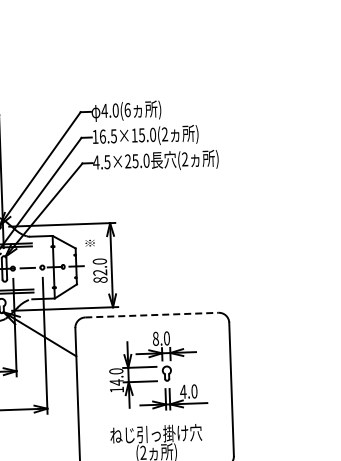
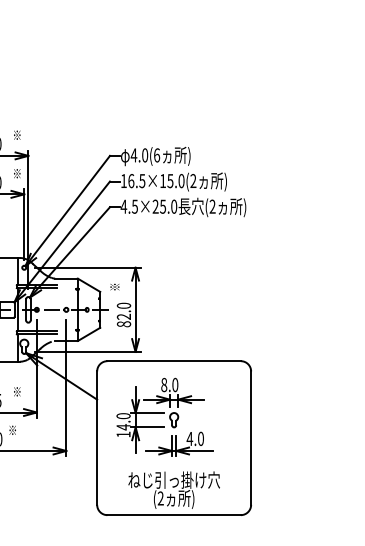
line: (152, 315) -> (174, 361), dashed -> solid
part: (157, 370) -> (164, 416), moved

